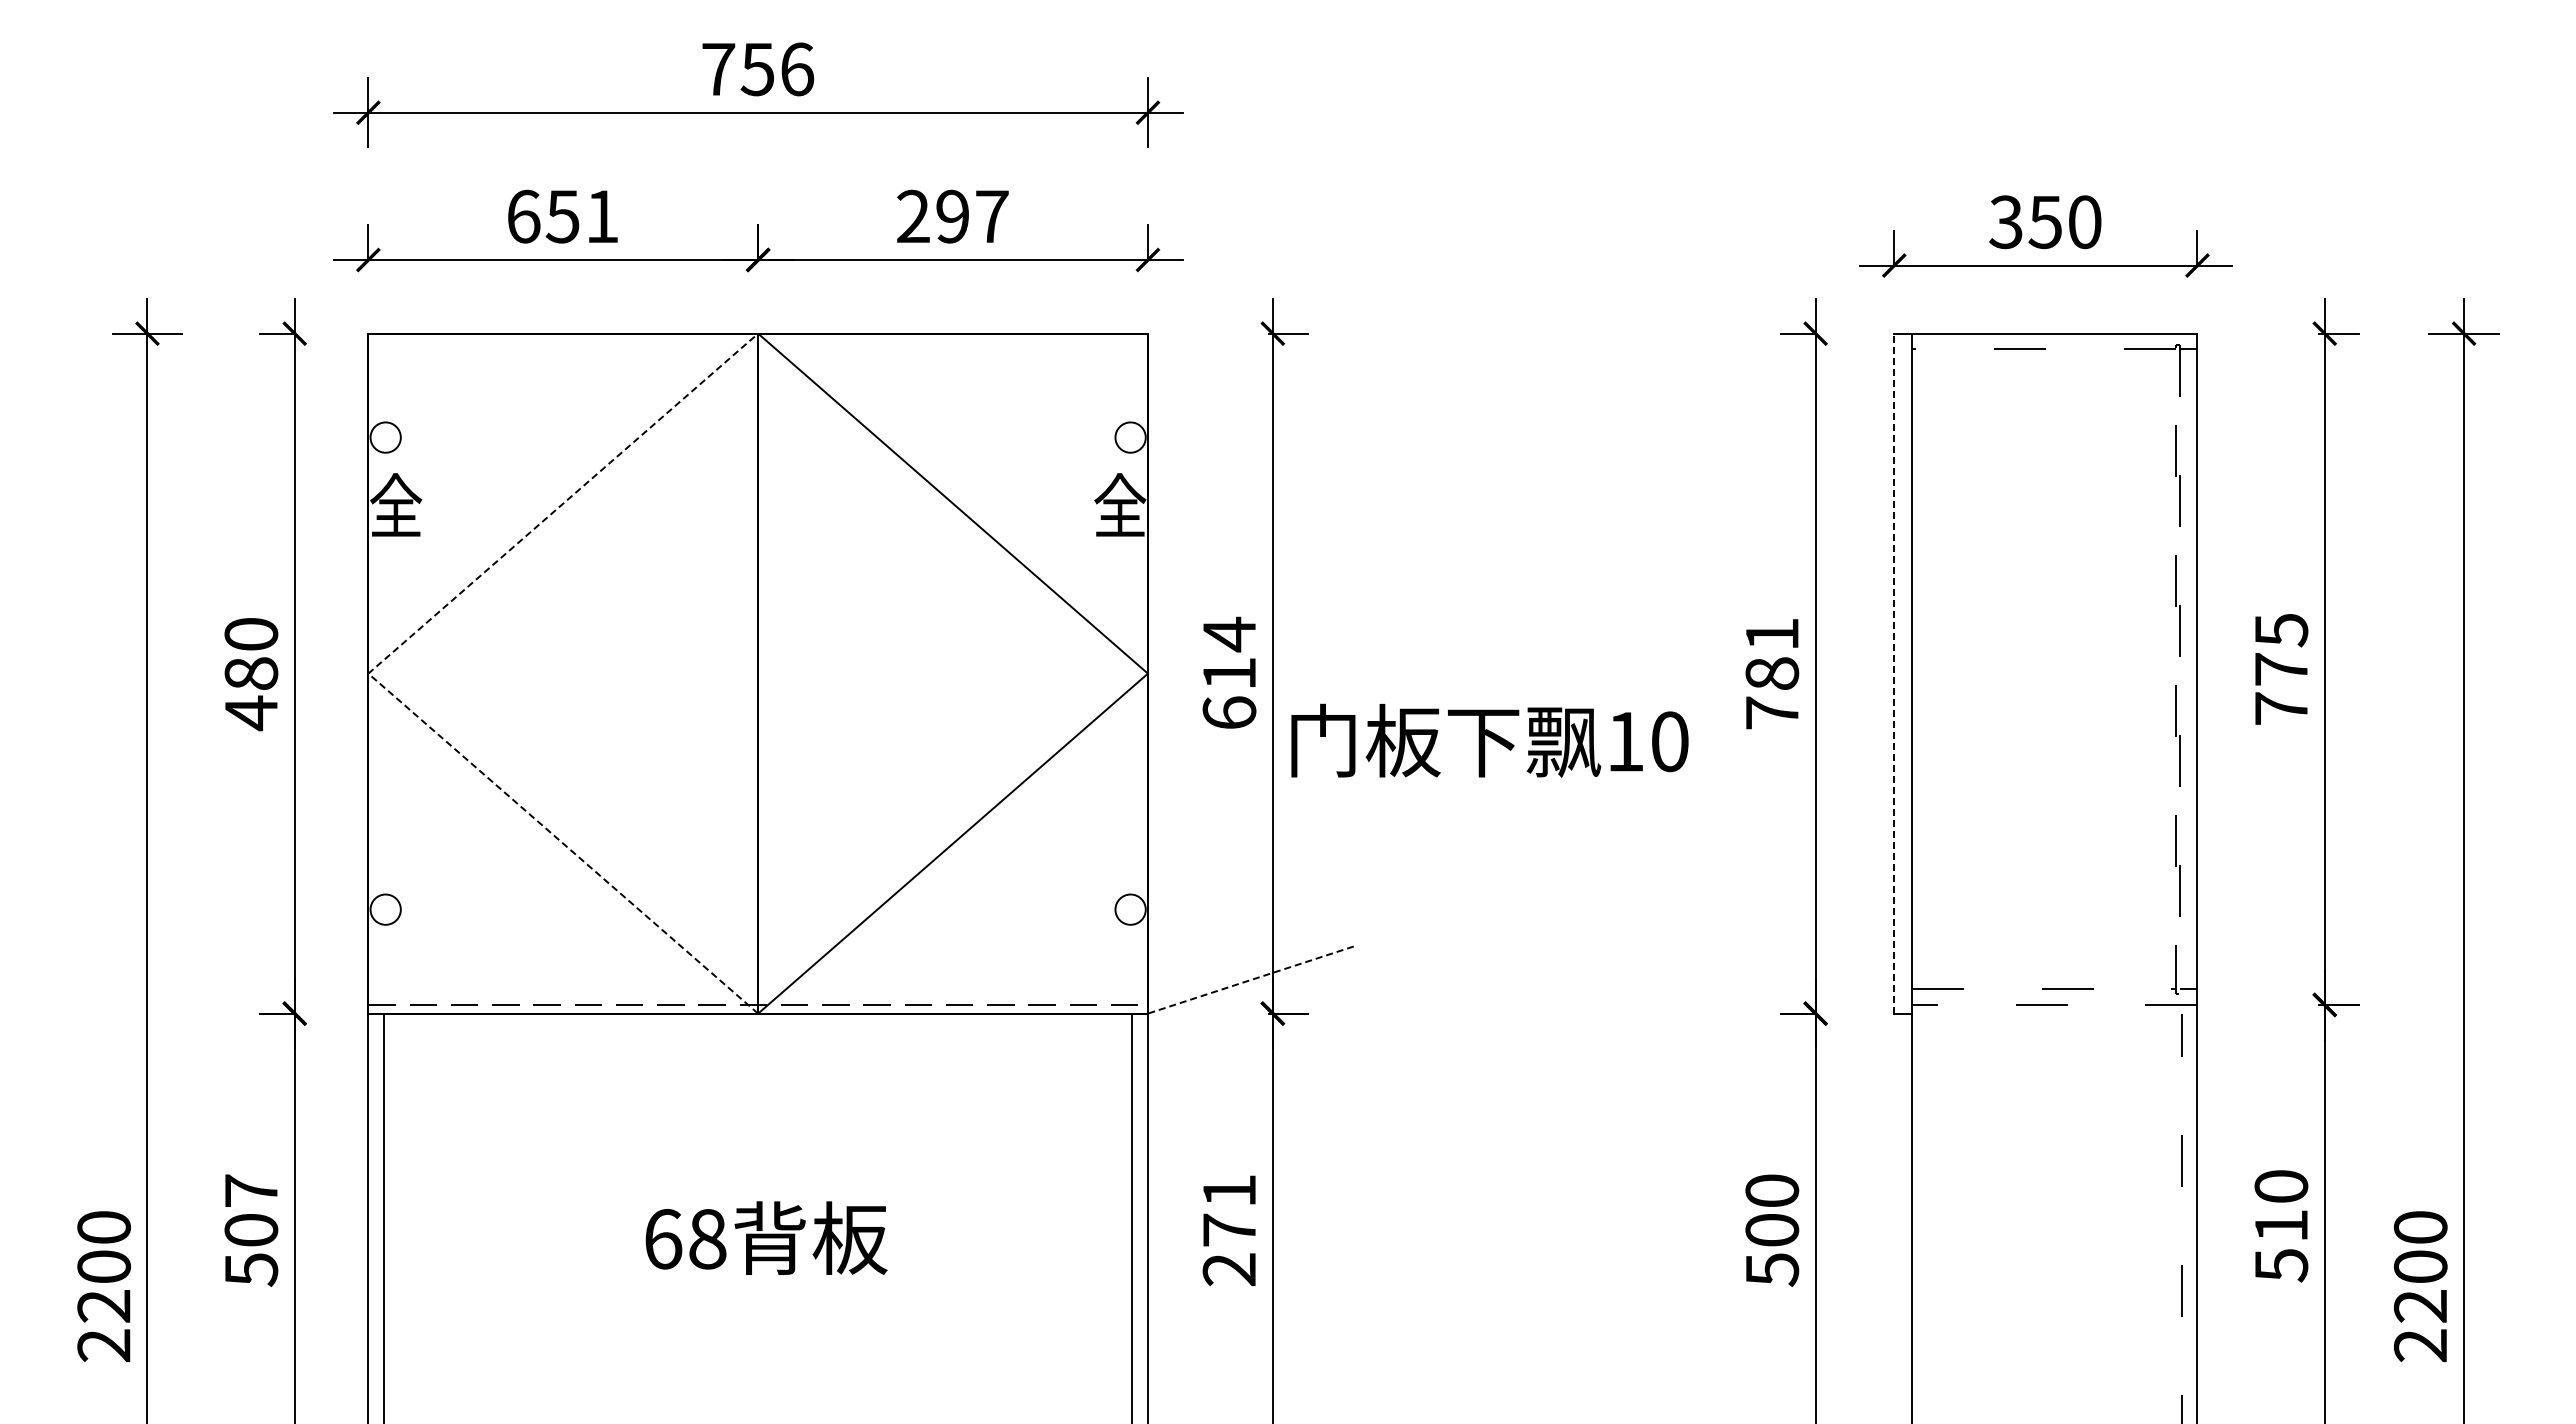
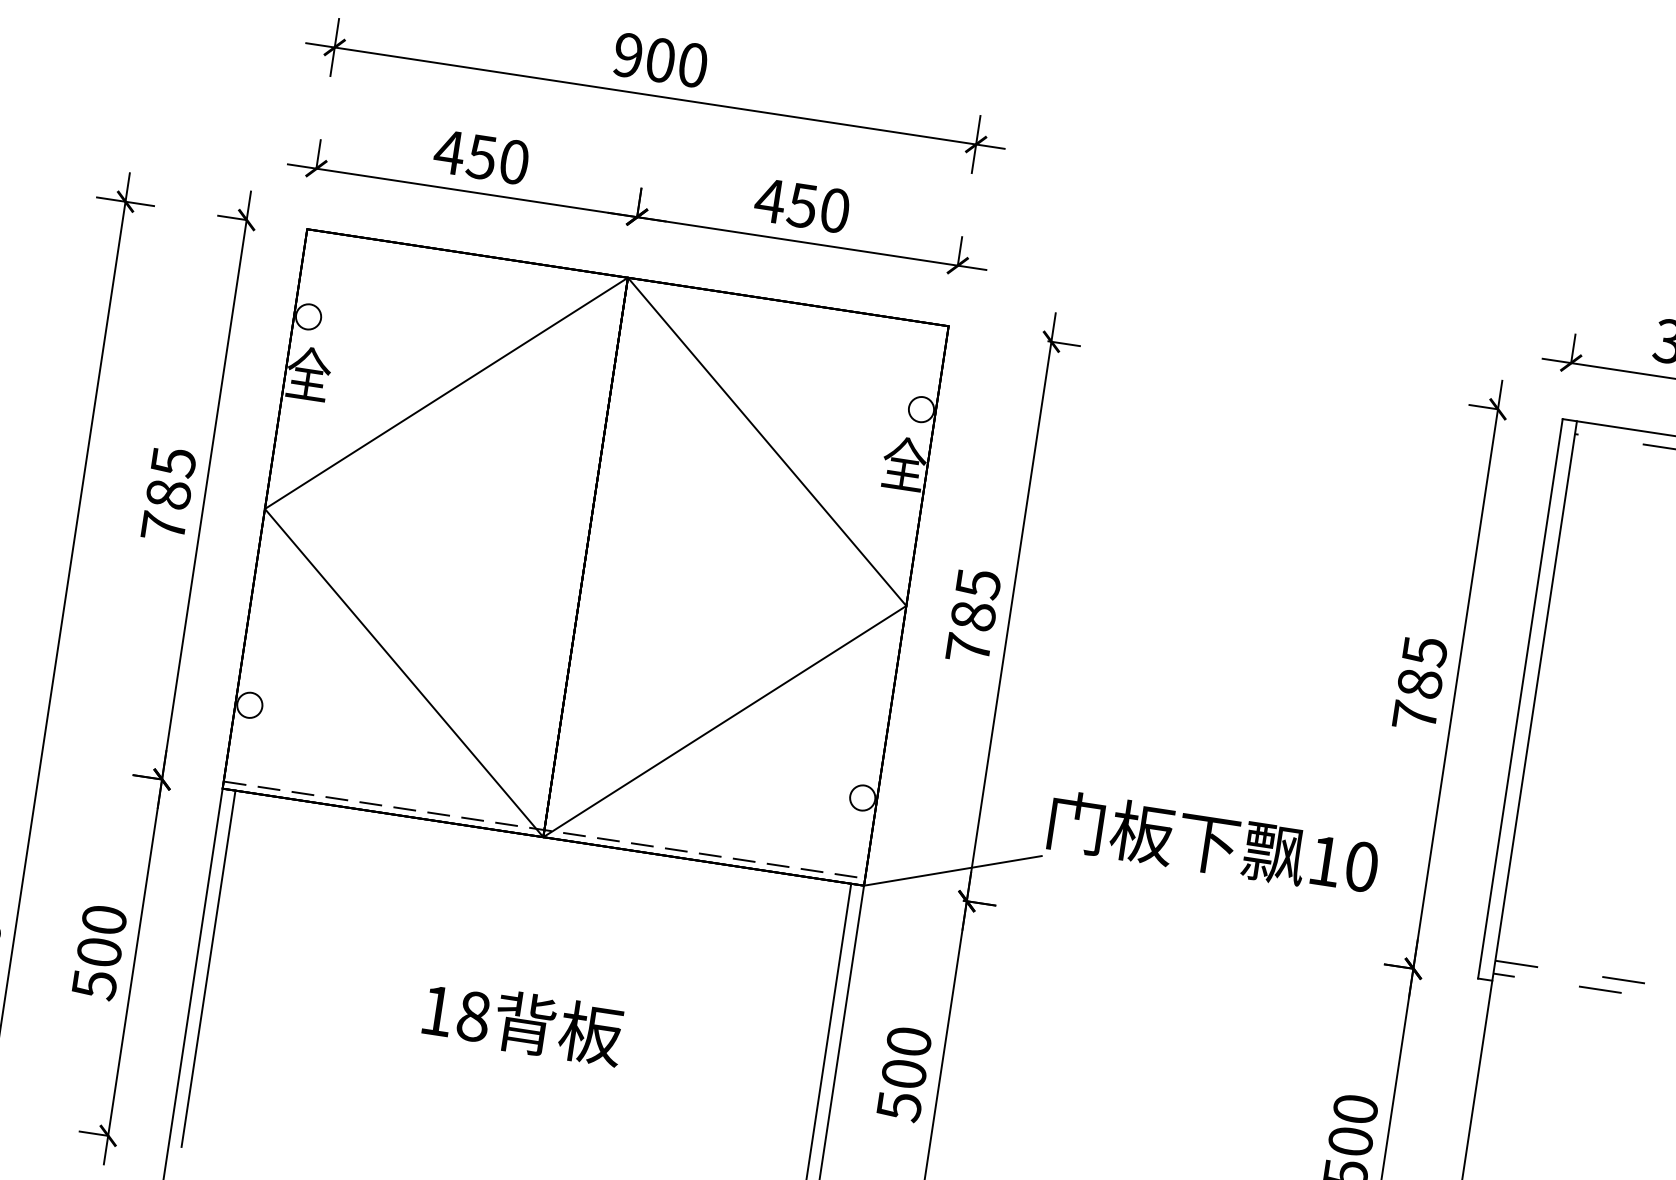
text: (758, 69) -> (661, 60), 756 -> 900
text: (561, 216) -> (480, 156), 651 -> 450
text: (951, 216) -> (801, 205), 297 -> 450
text: (1772, 634) -> (1425, 651), 781 -> 785
text: (1229, 672) -> (973, 615), 614 -> 785
line: (368, 673) -> (265, 508), dashed -> solid
line: (1894, 673) -> (1520, 698), dashed -> solid
text: (251, 674) -> (168, 495), 480 -> 785
text: (1489, 740) -> (1213, 843), moved
line: (1250, 980) -> (952, 871), dashed -> solid
text: (251, 1190) -> (104, 919), 507 -> 500
text: (1229, 1230) -> (904, 1074), 271 -> 500
text: (663, 1239) -> (437, 1011), 68 -> 18

